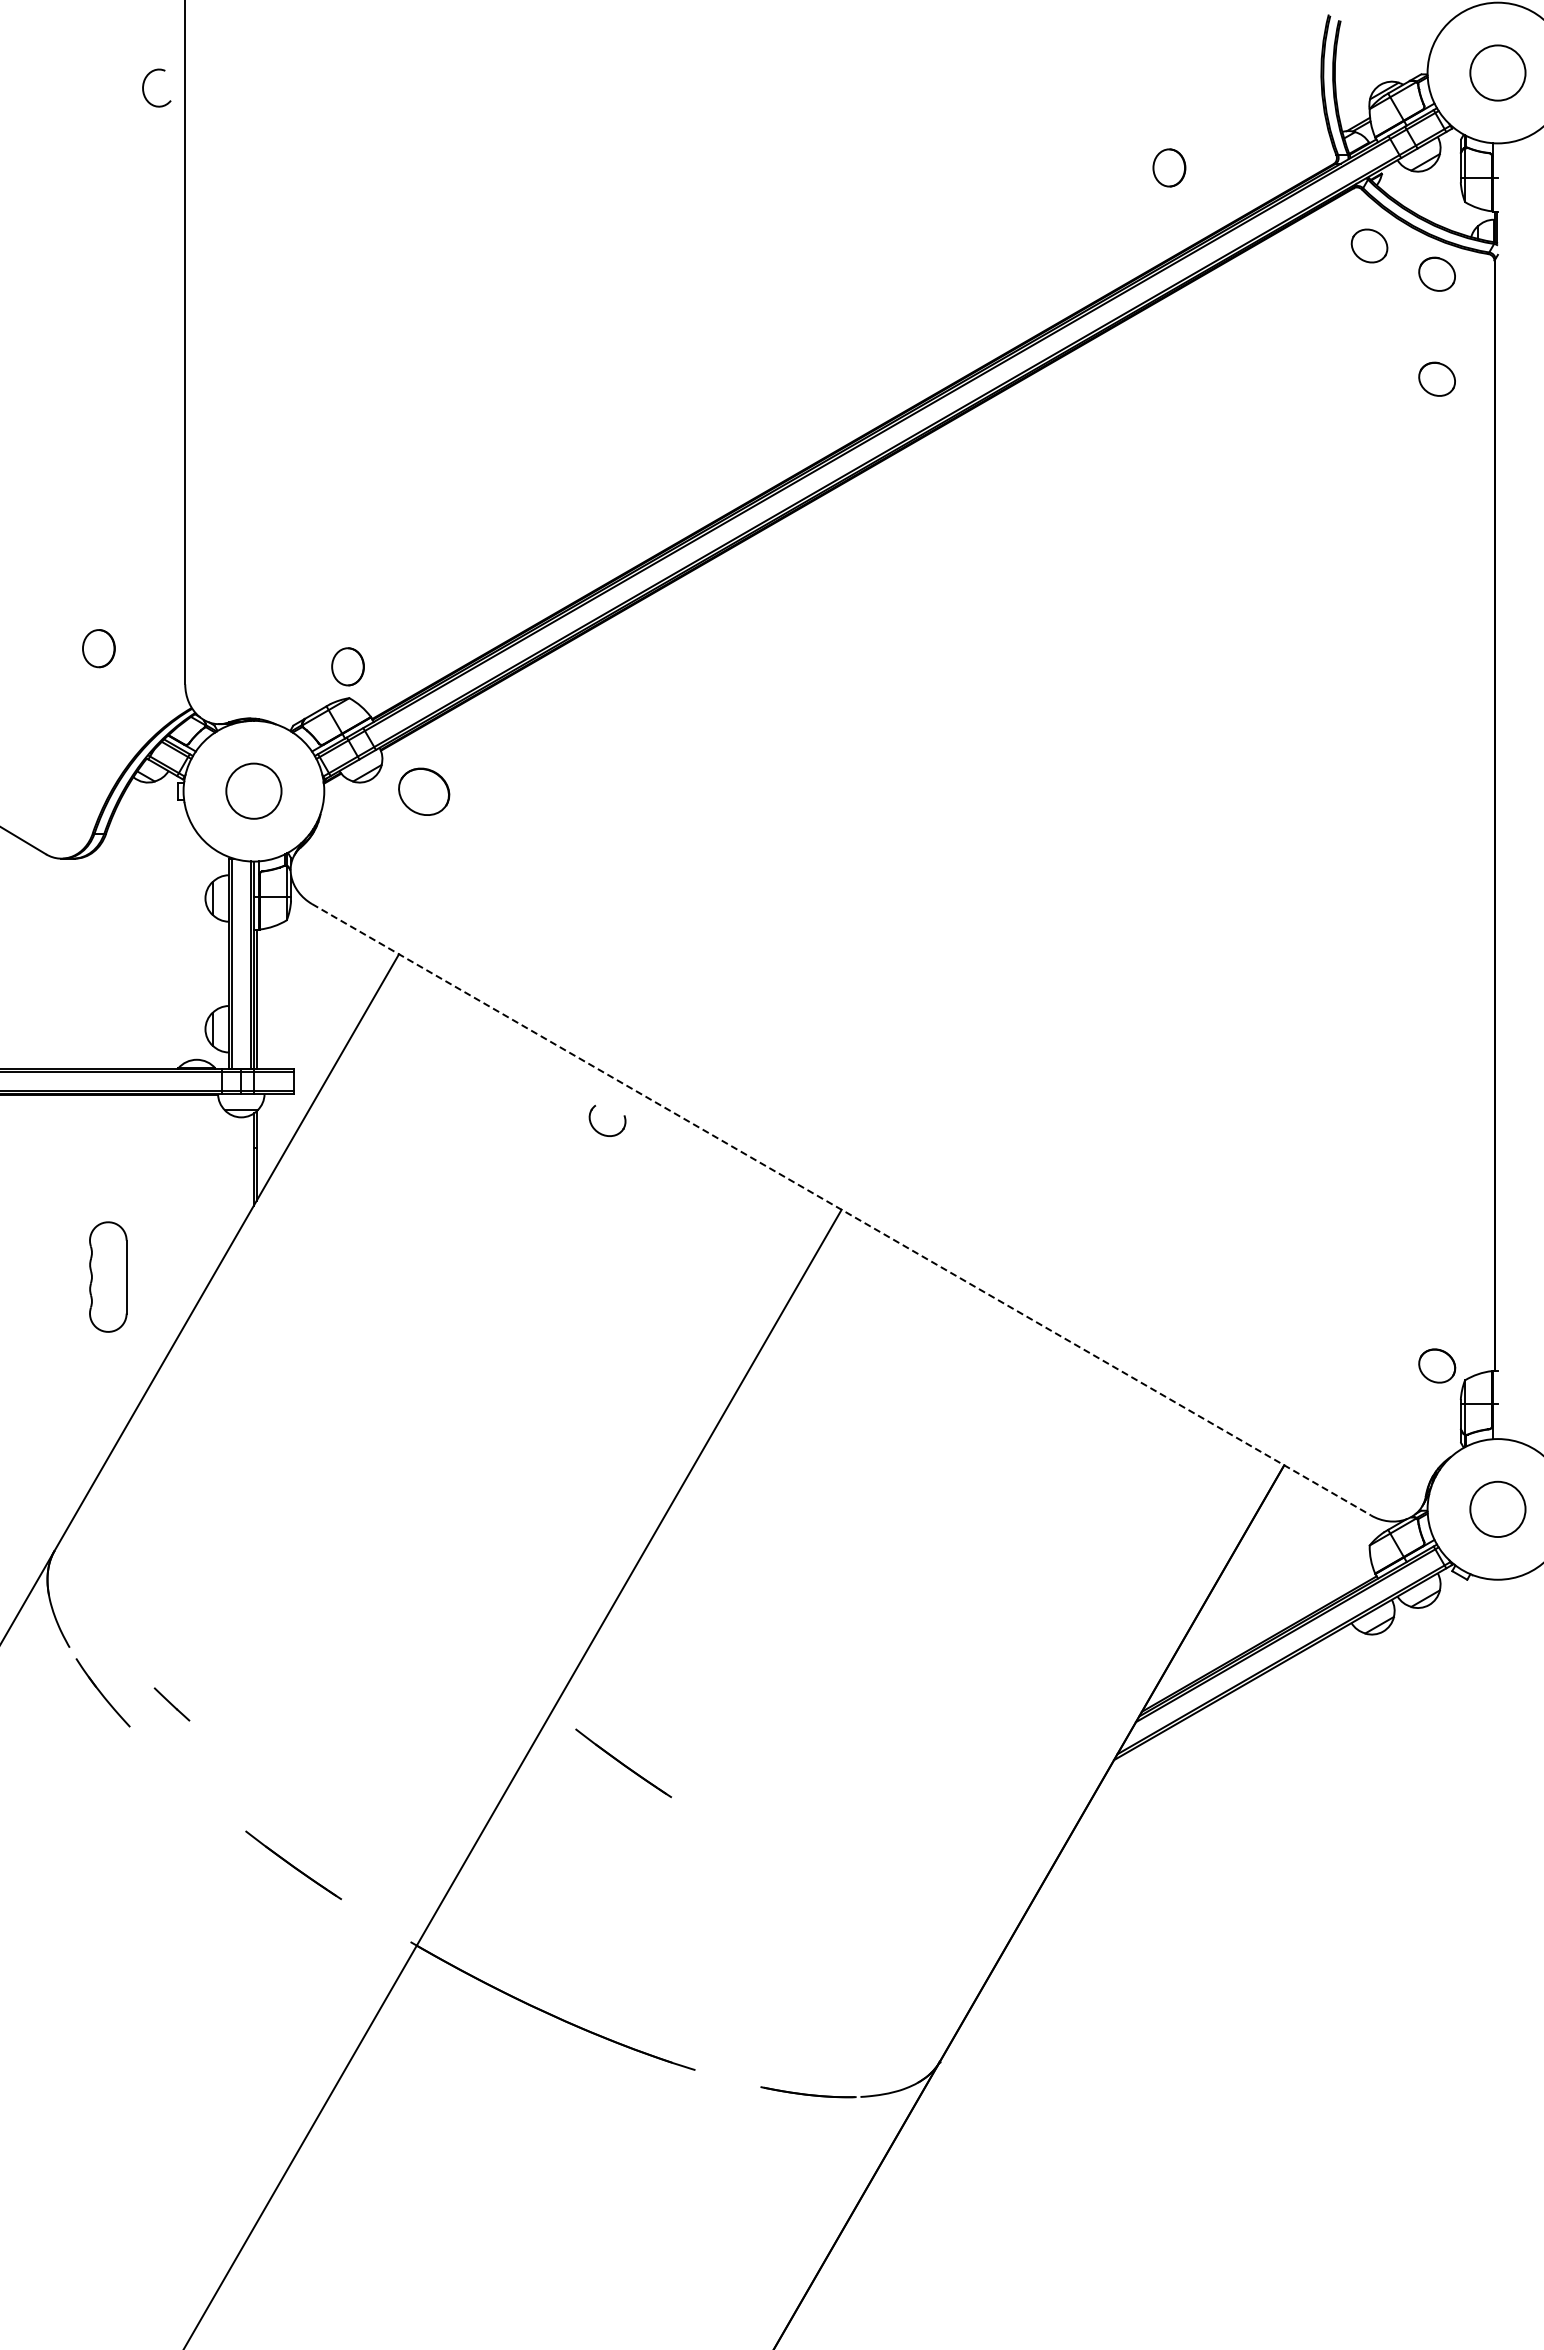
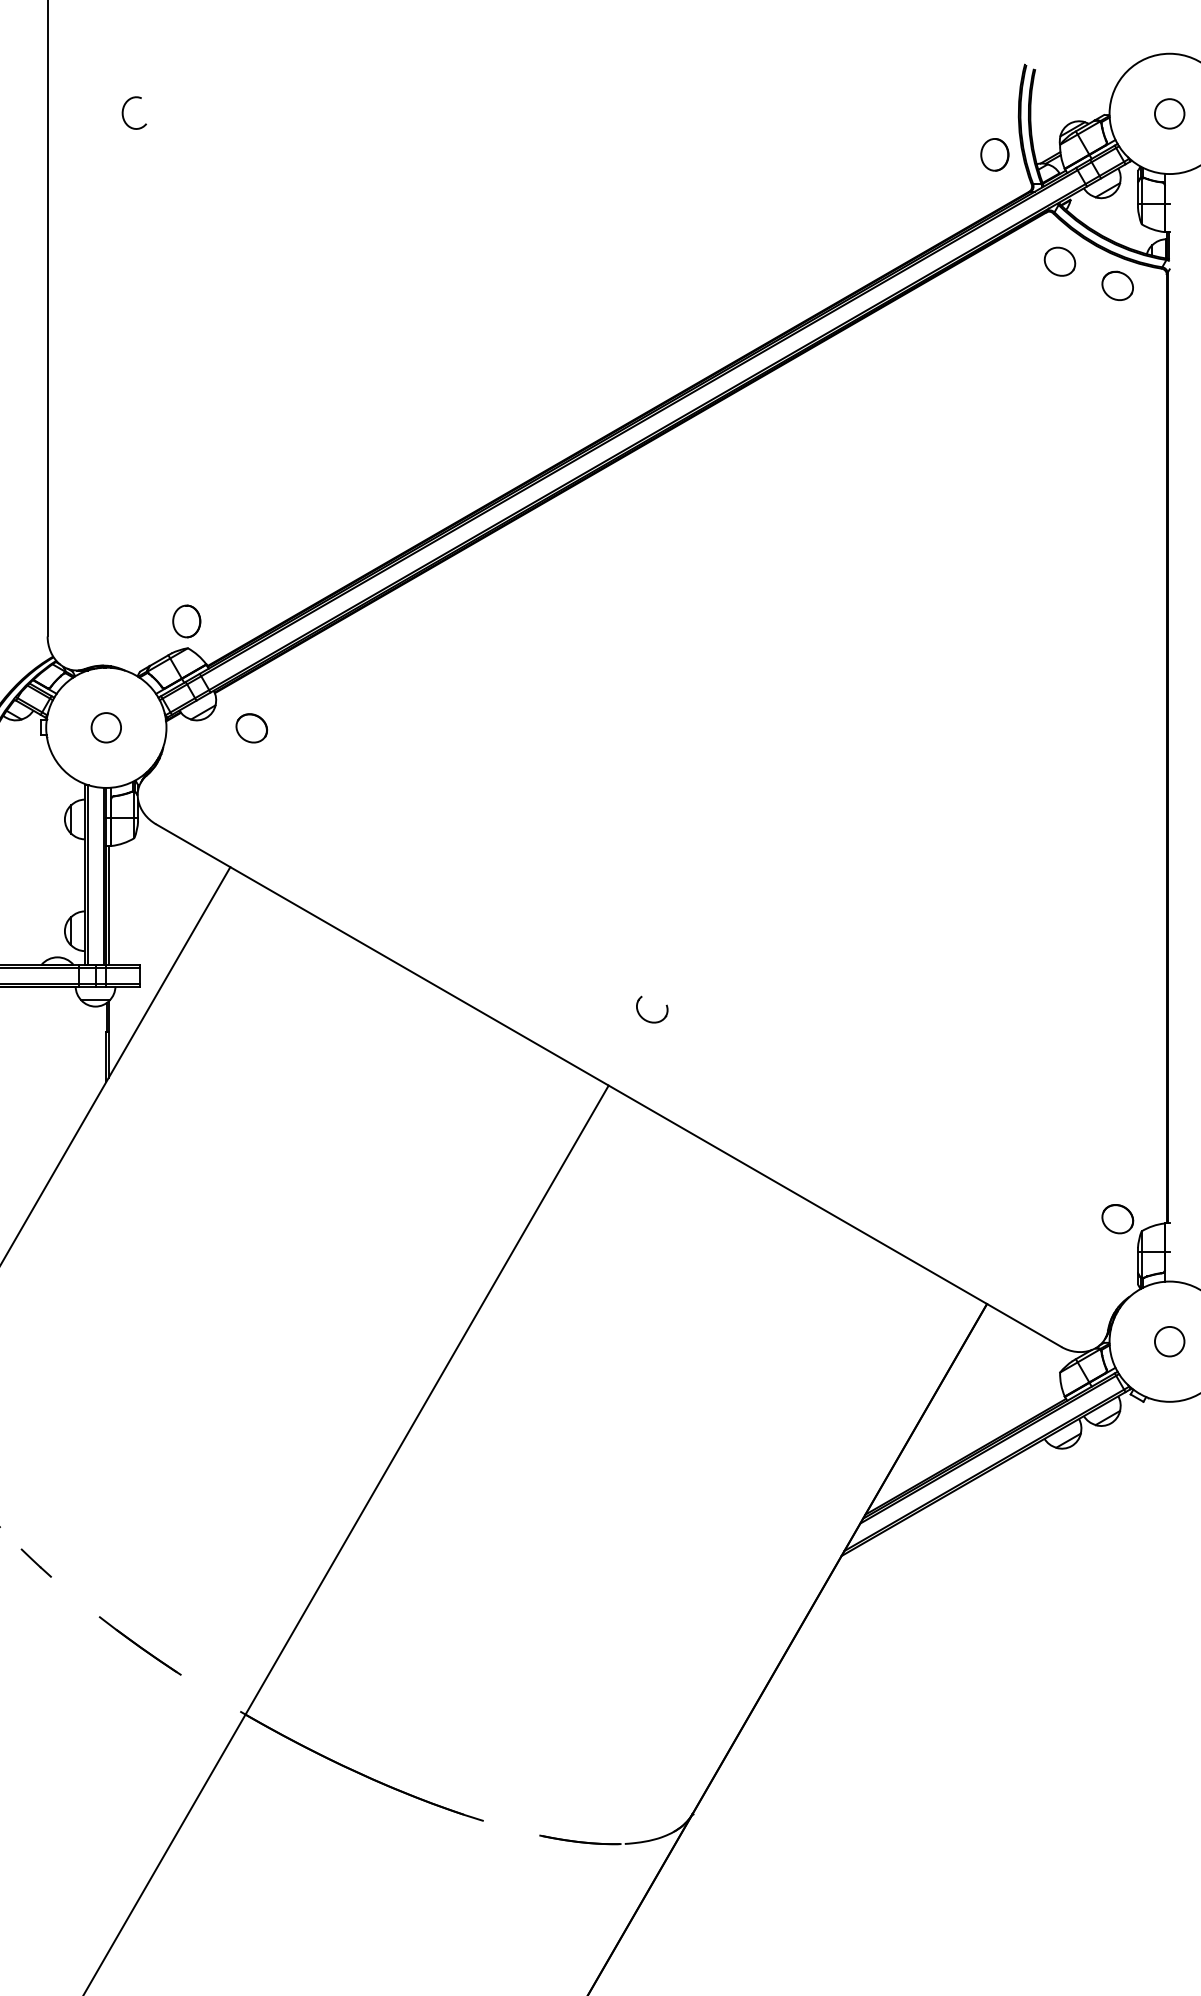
circle: (1497, 72) -> (1169, 113), size x0.62
part: (144, 85) -> (123, 110), moved
part: (1169, 167) -> (994, 154), moved
part: (1436, 378) -> (1117, 375), removed
circle: (253, 790) -> (105, 727), size x0.62
part: (423, 791) -> (251, 728), size x0.71
part: (600, 1132) -> (646, 1019), moved
line: (841, 1209) -> (608, 1085), dashed -> solid
circle: (1497, 1509) -> (1169, 1341), size x0.62
line: (171, 1704) -> (35, 1563), moved
part: (623, 1763) -> (422, 1558), removed

